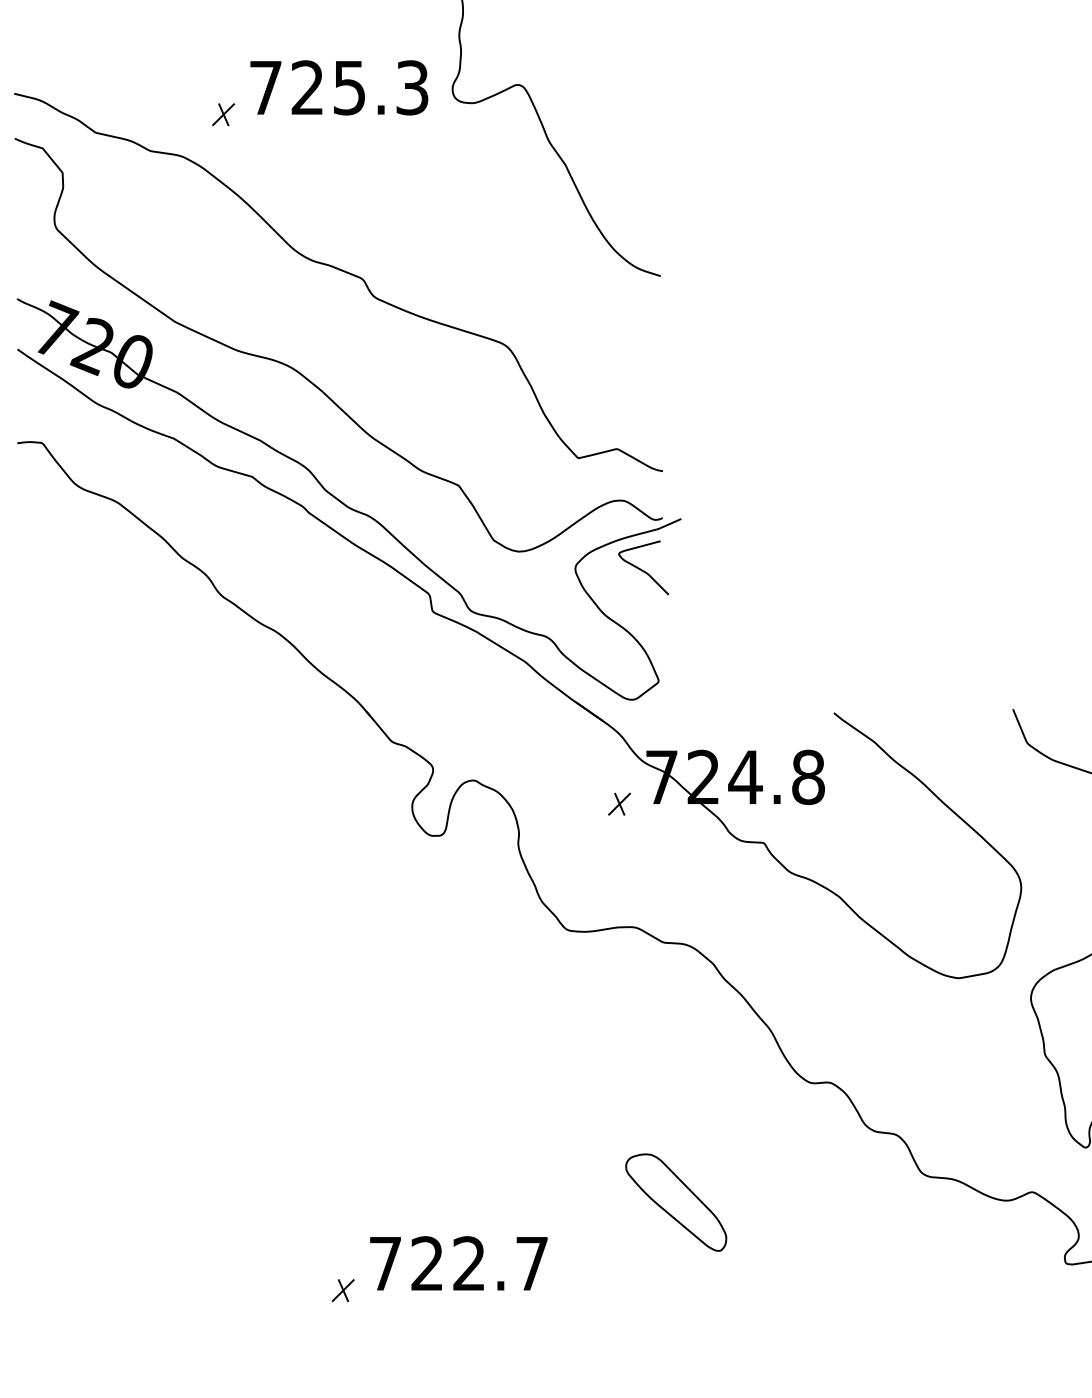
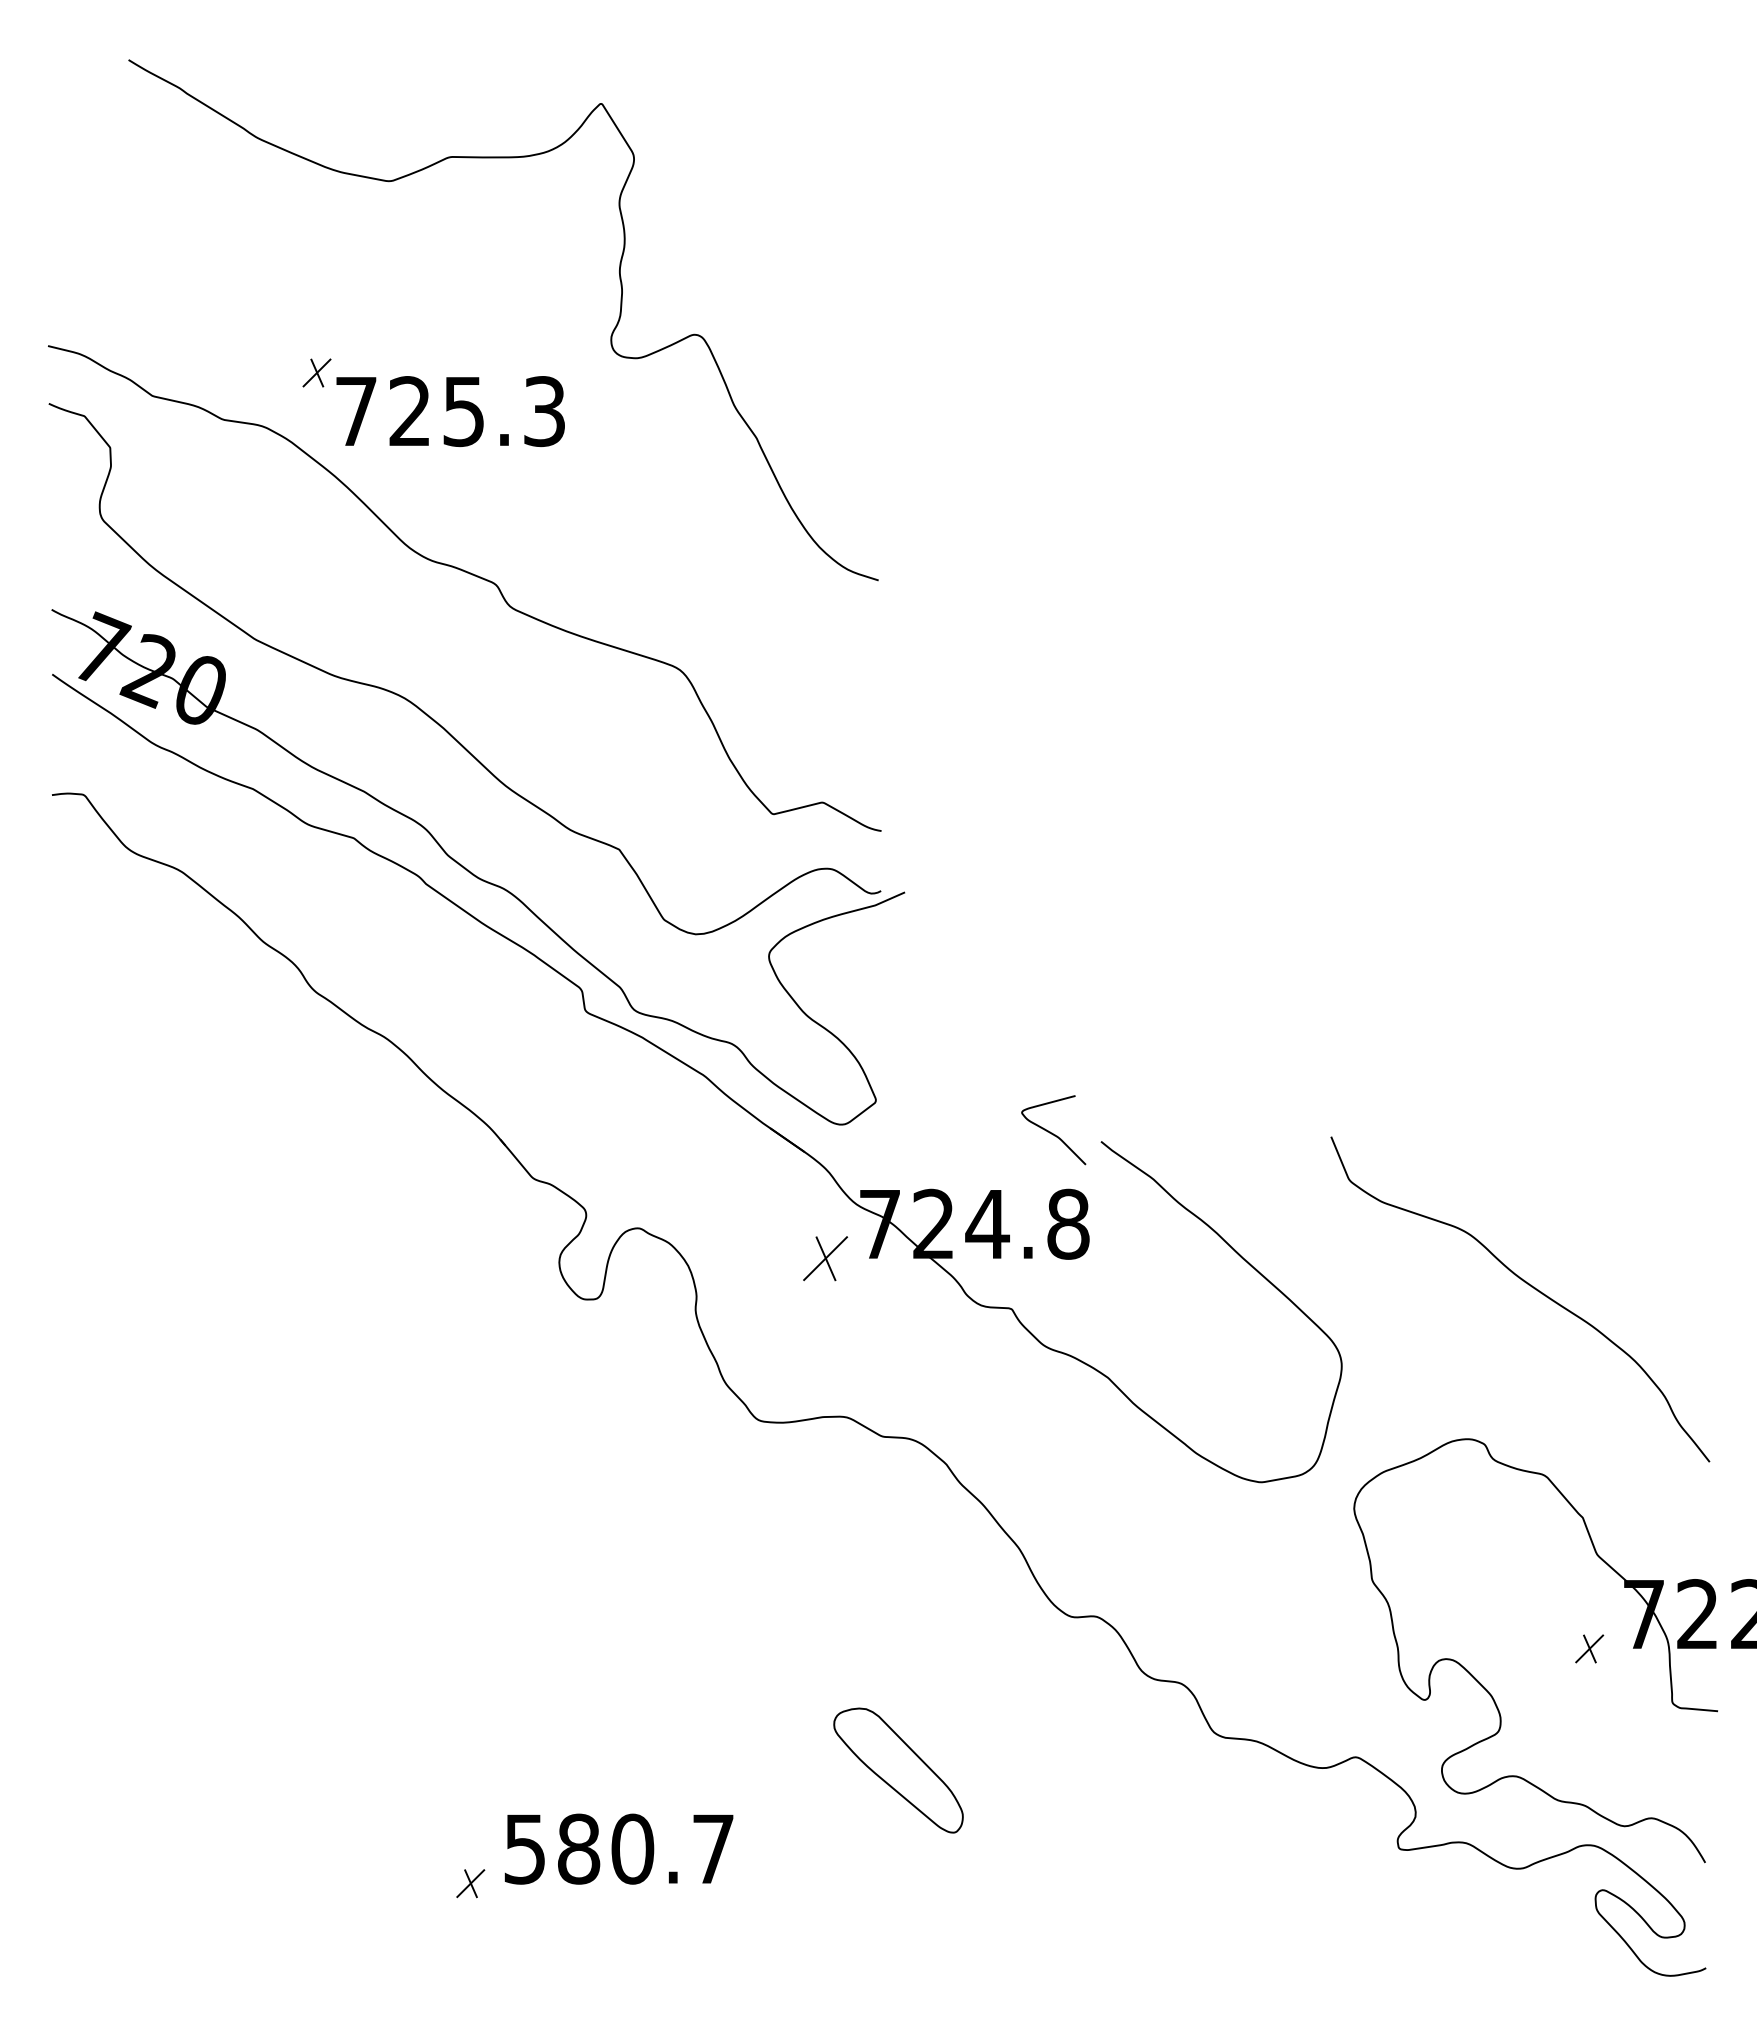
text: (339, 87) -> (450, 411), moved
curve: (642, 569) -> (1052, 1132), moved
part: (619, 803) -> (825, 1258), size x1.6
text: (427, 1263) -> (579, 1848), 722.7 -> 580.7

